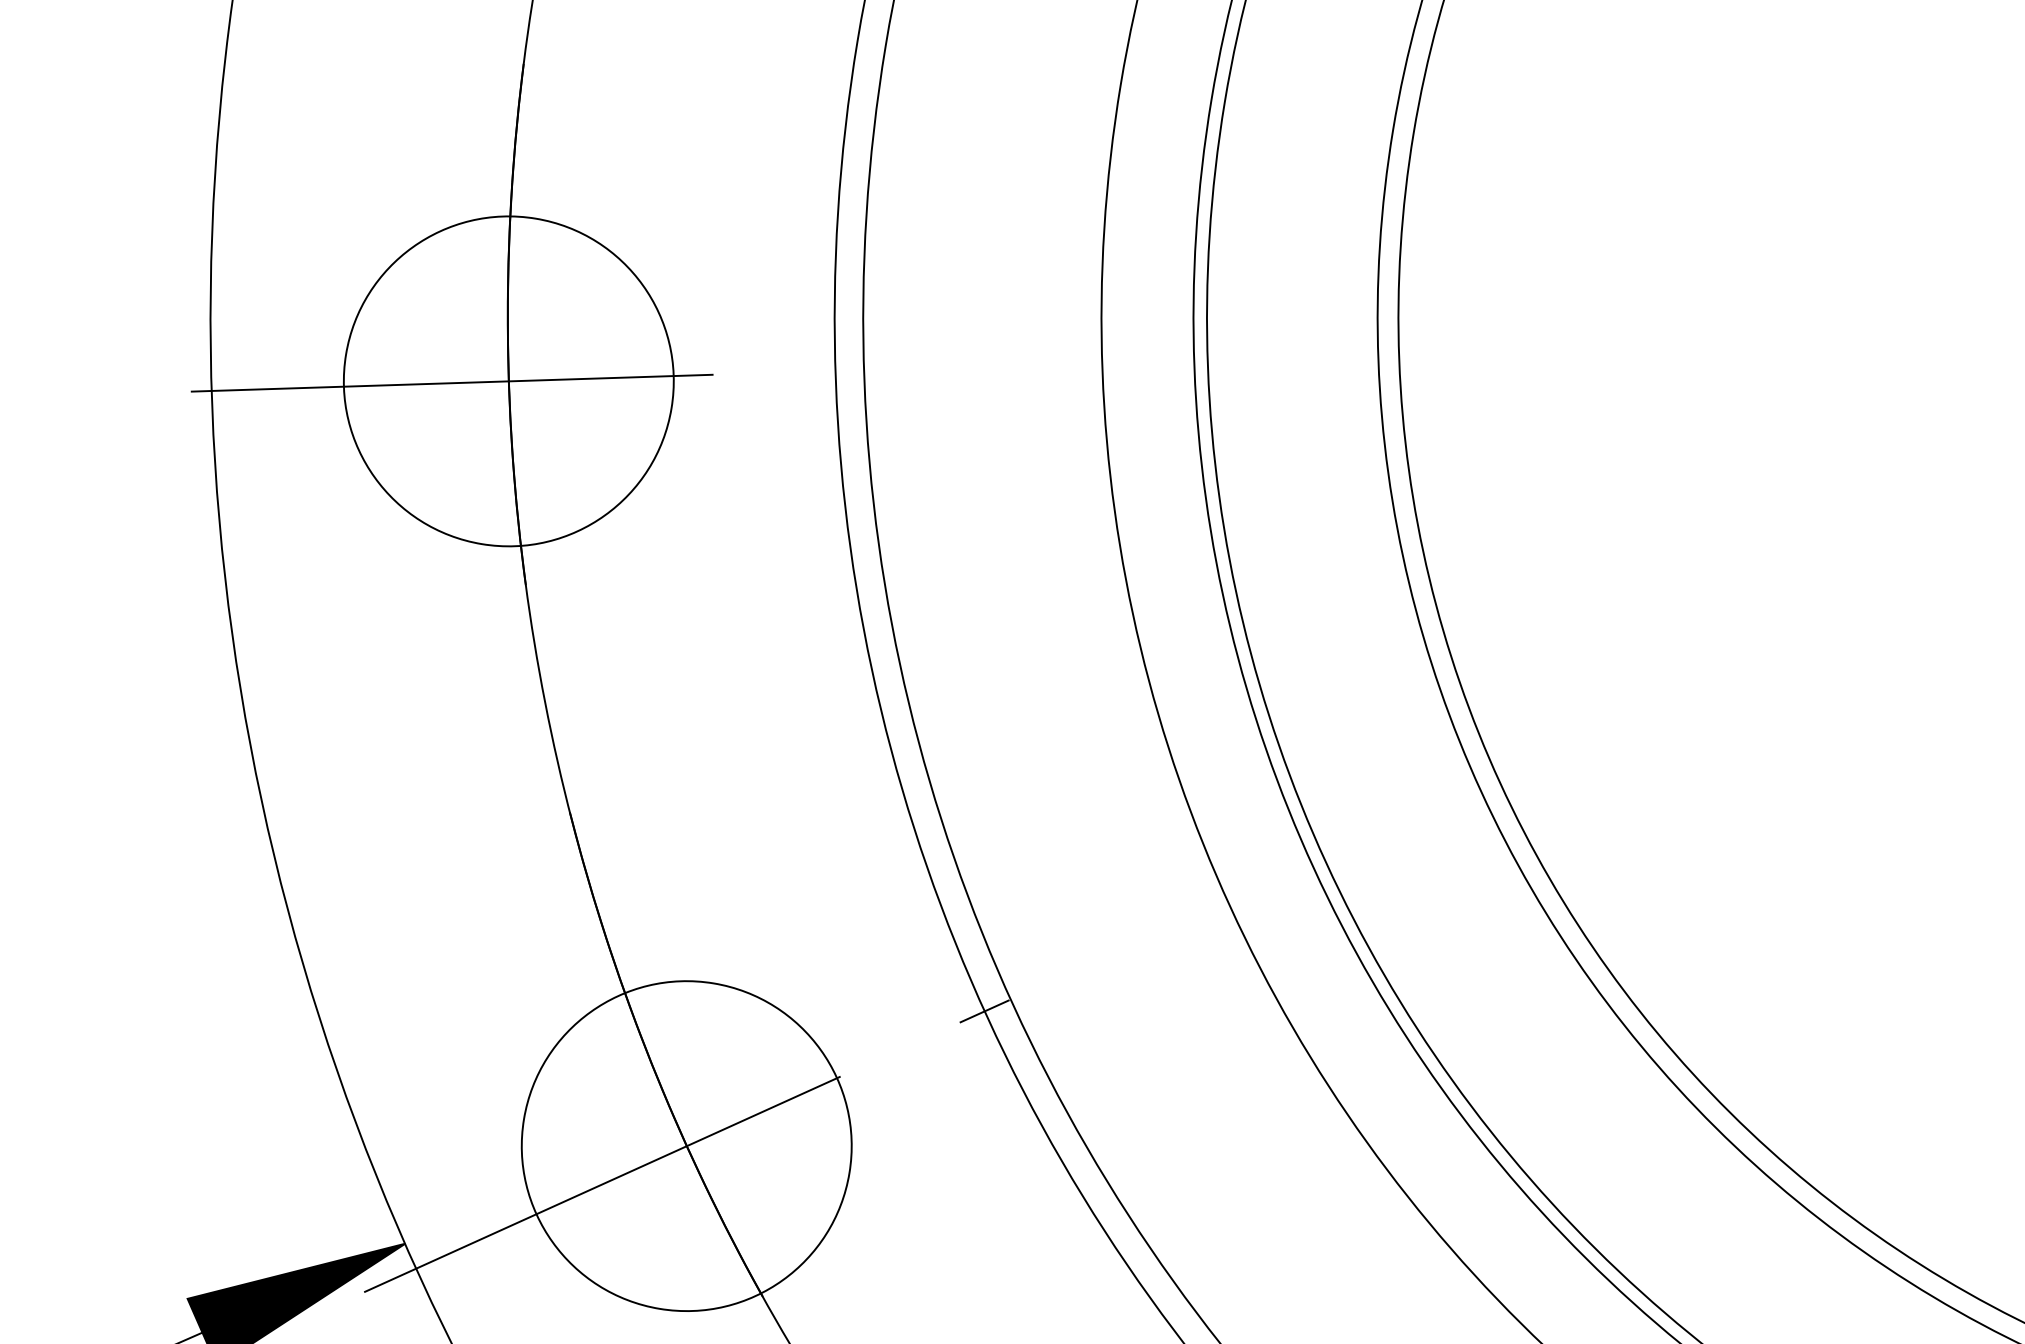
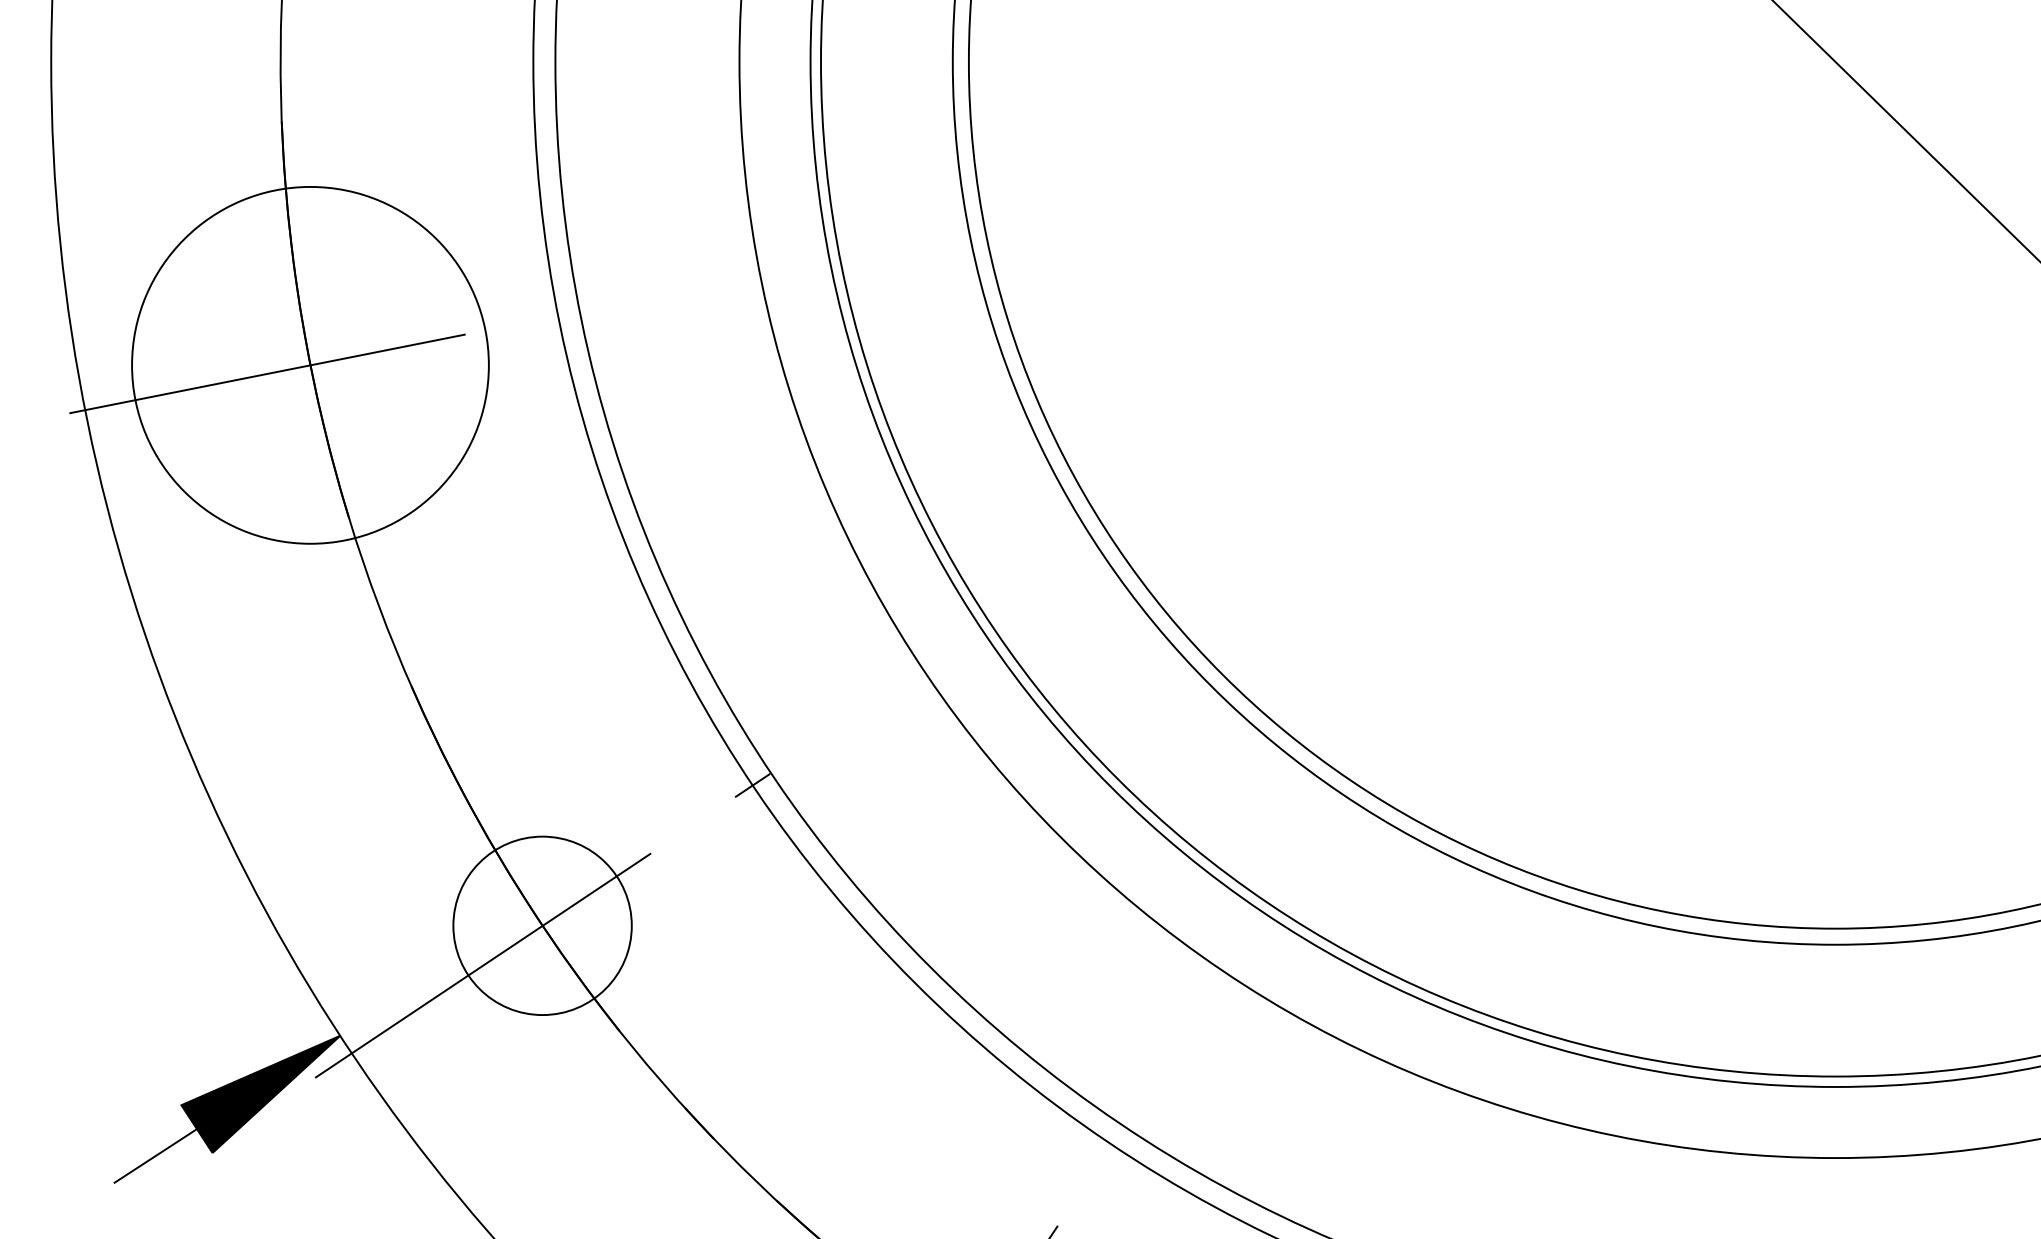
circle: (509, 380) -> (310, 364), size x1.4
circle: (686, 1145) -> (542, 925), size x0.7

